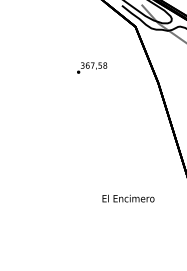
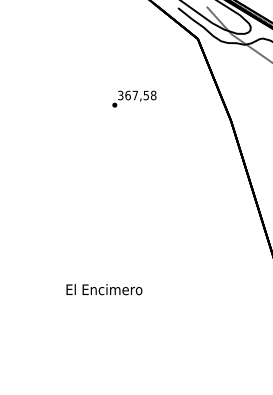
text: (128, 198) -> (104, 289), moved

